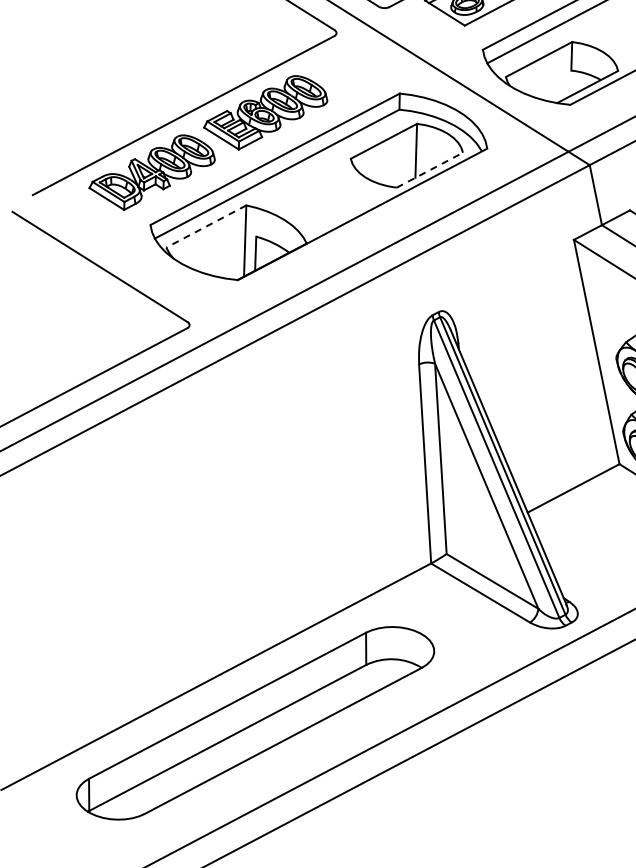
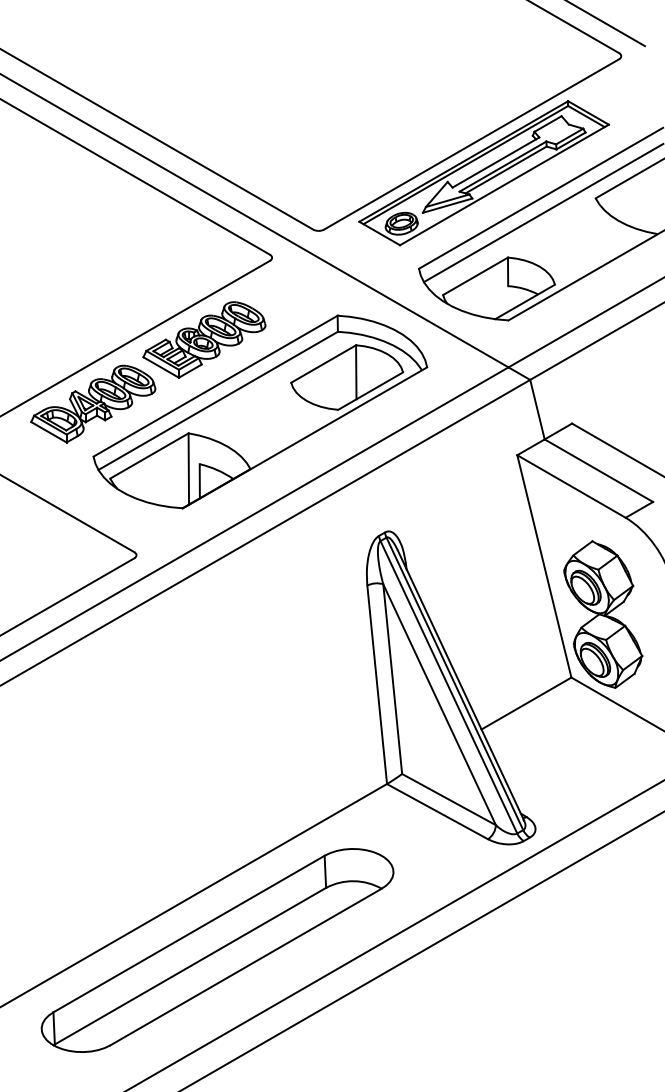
line: (430, 169) -> (371, 390), dashed -> solid
line: (205, 227) -> (148, 456), dashed -> solid

